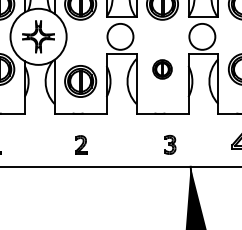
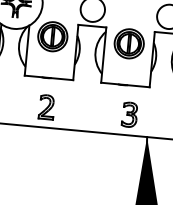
part: (162, 69) -> (129, 43), size x1.67
part: (80, 81) -> (52, 36), moved
part: (81, 144) -> (47, 106), size x1.43
part: (170, 144) -> (130, 114), size x1.43

